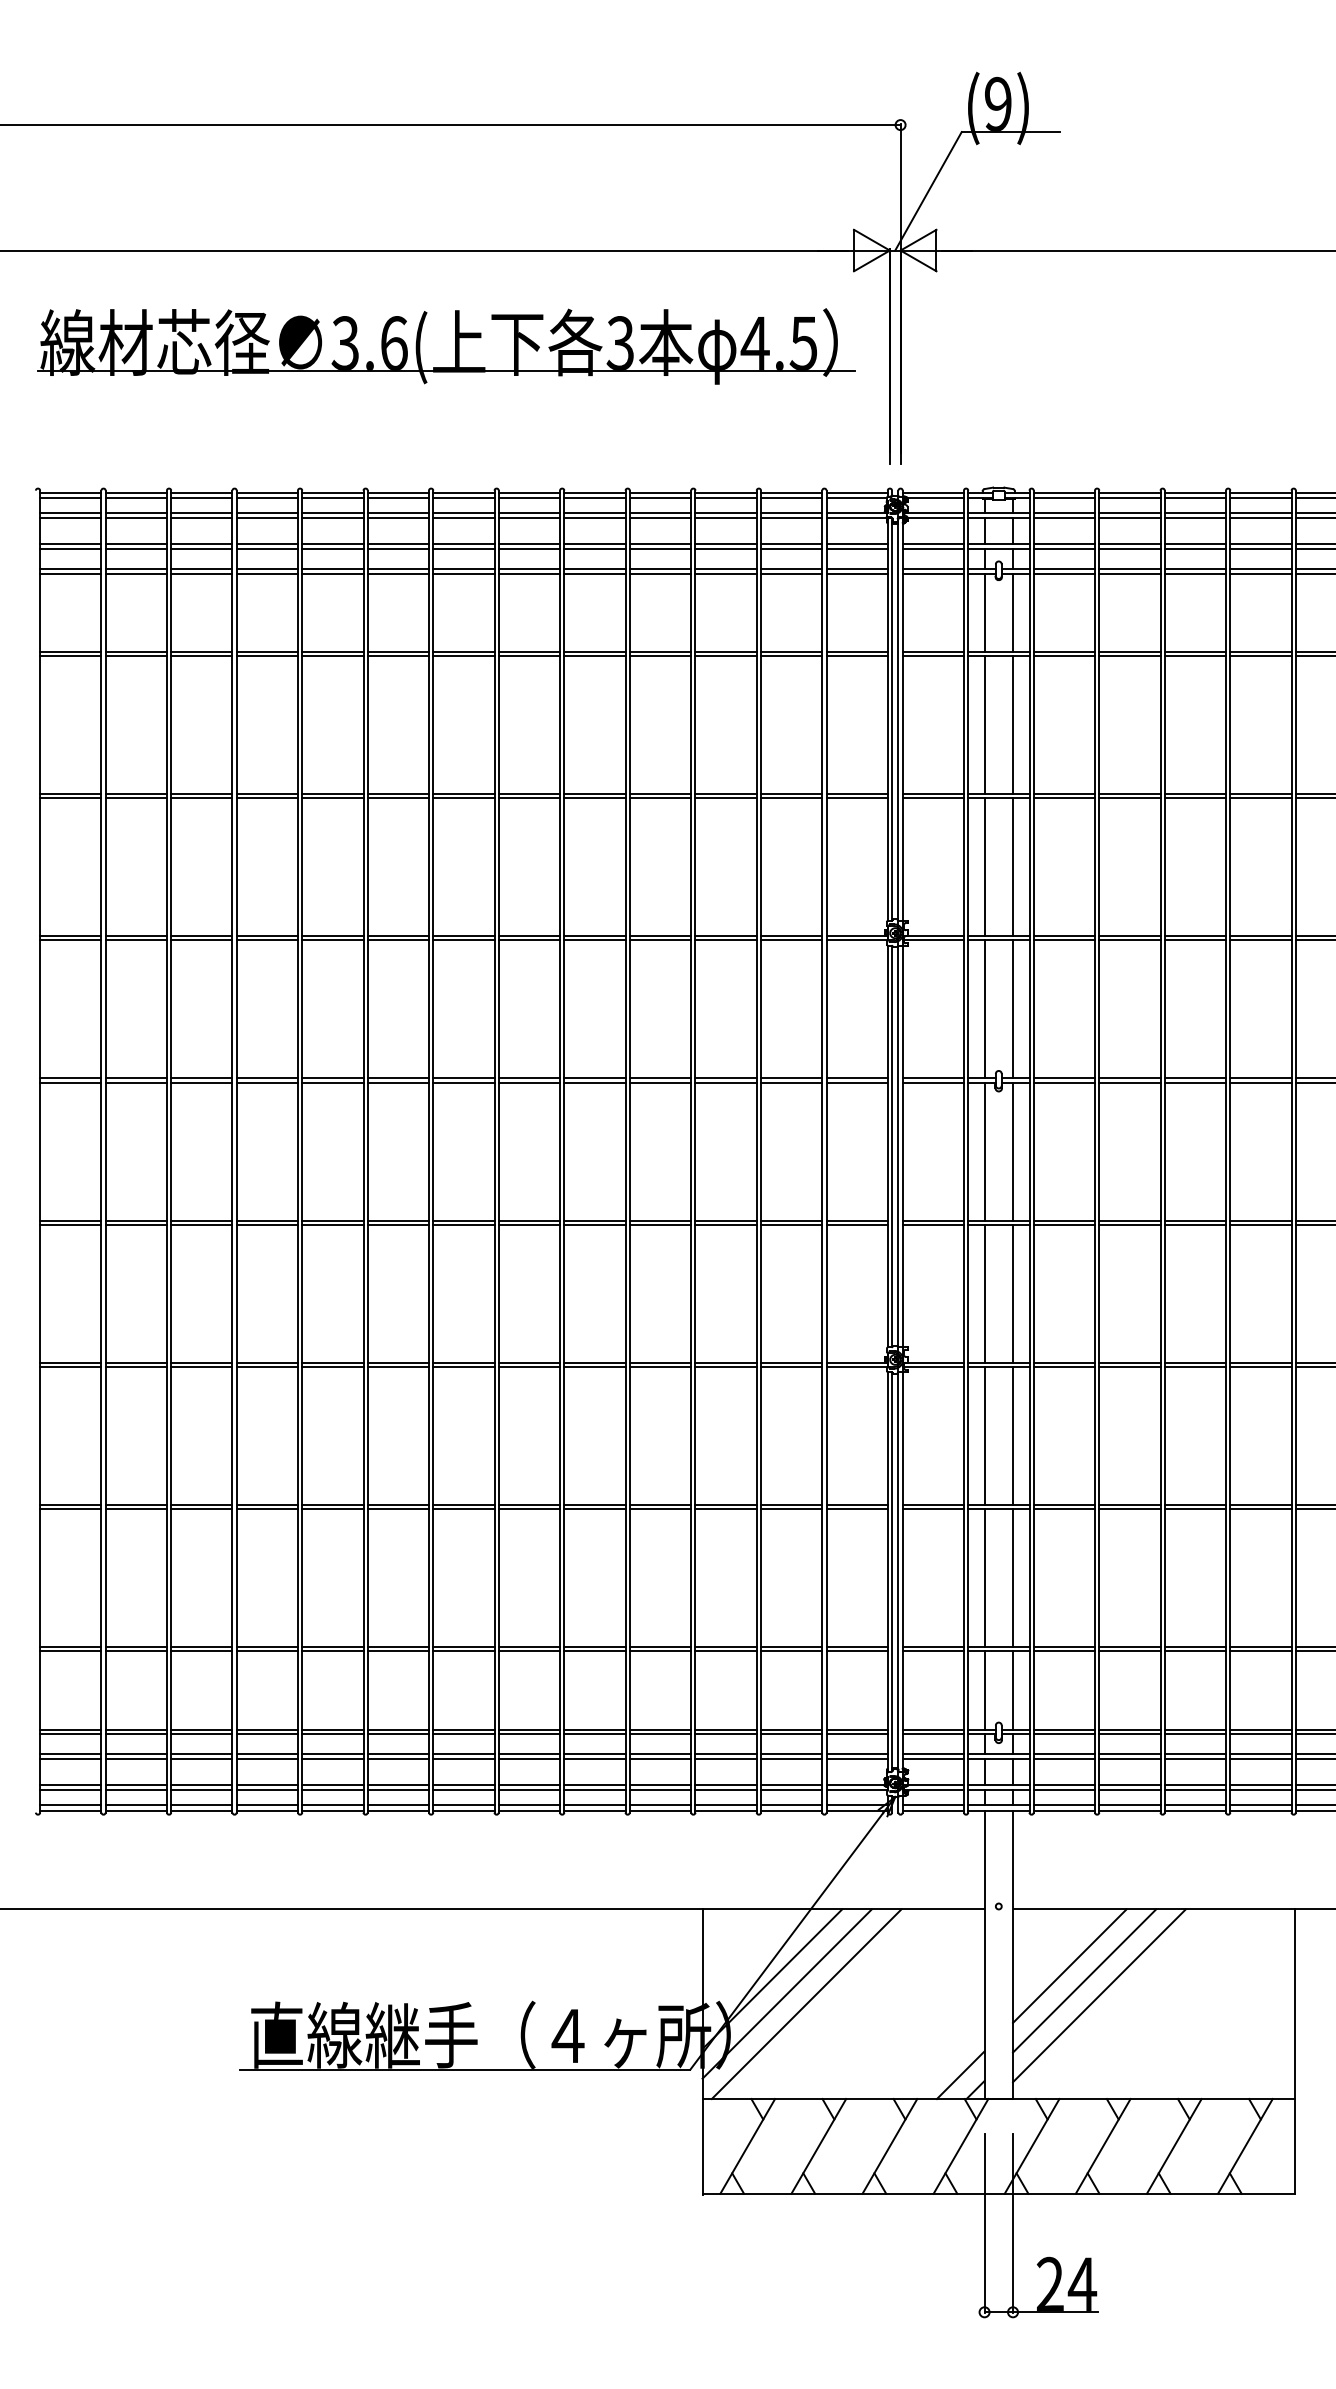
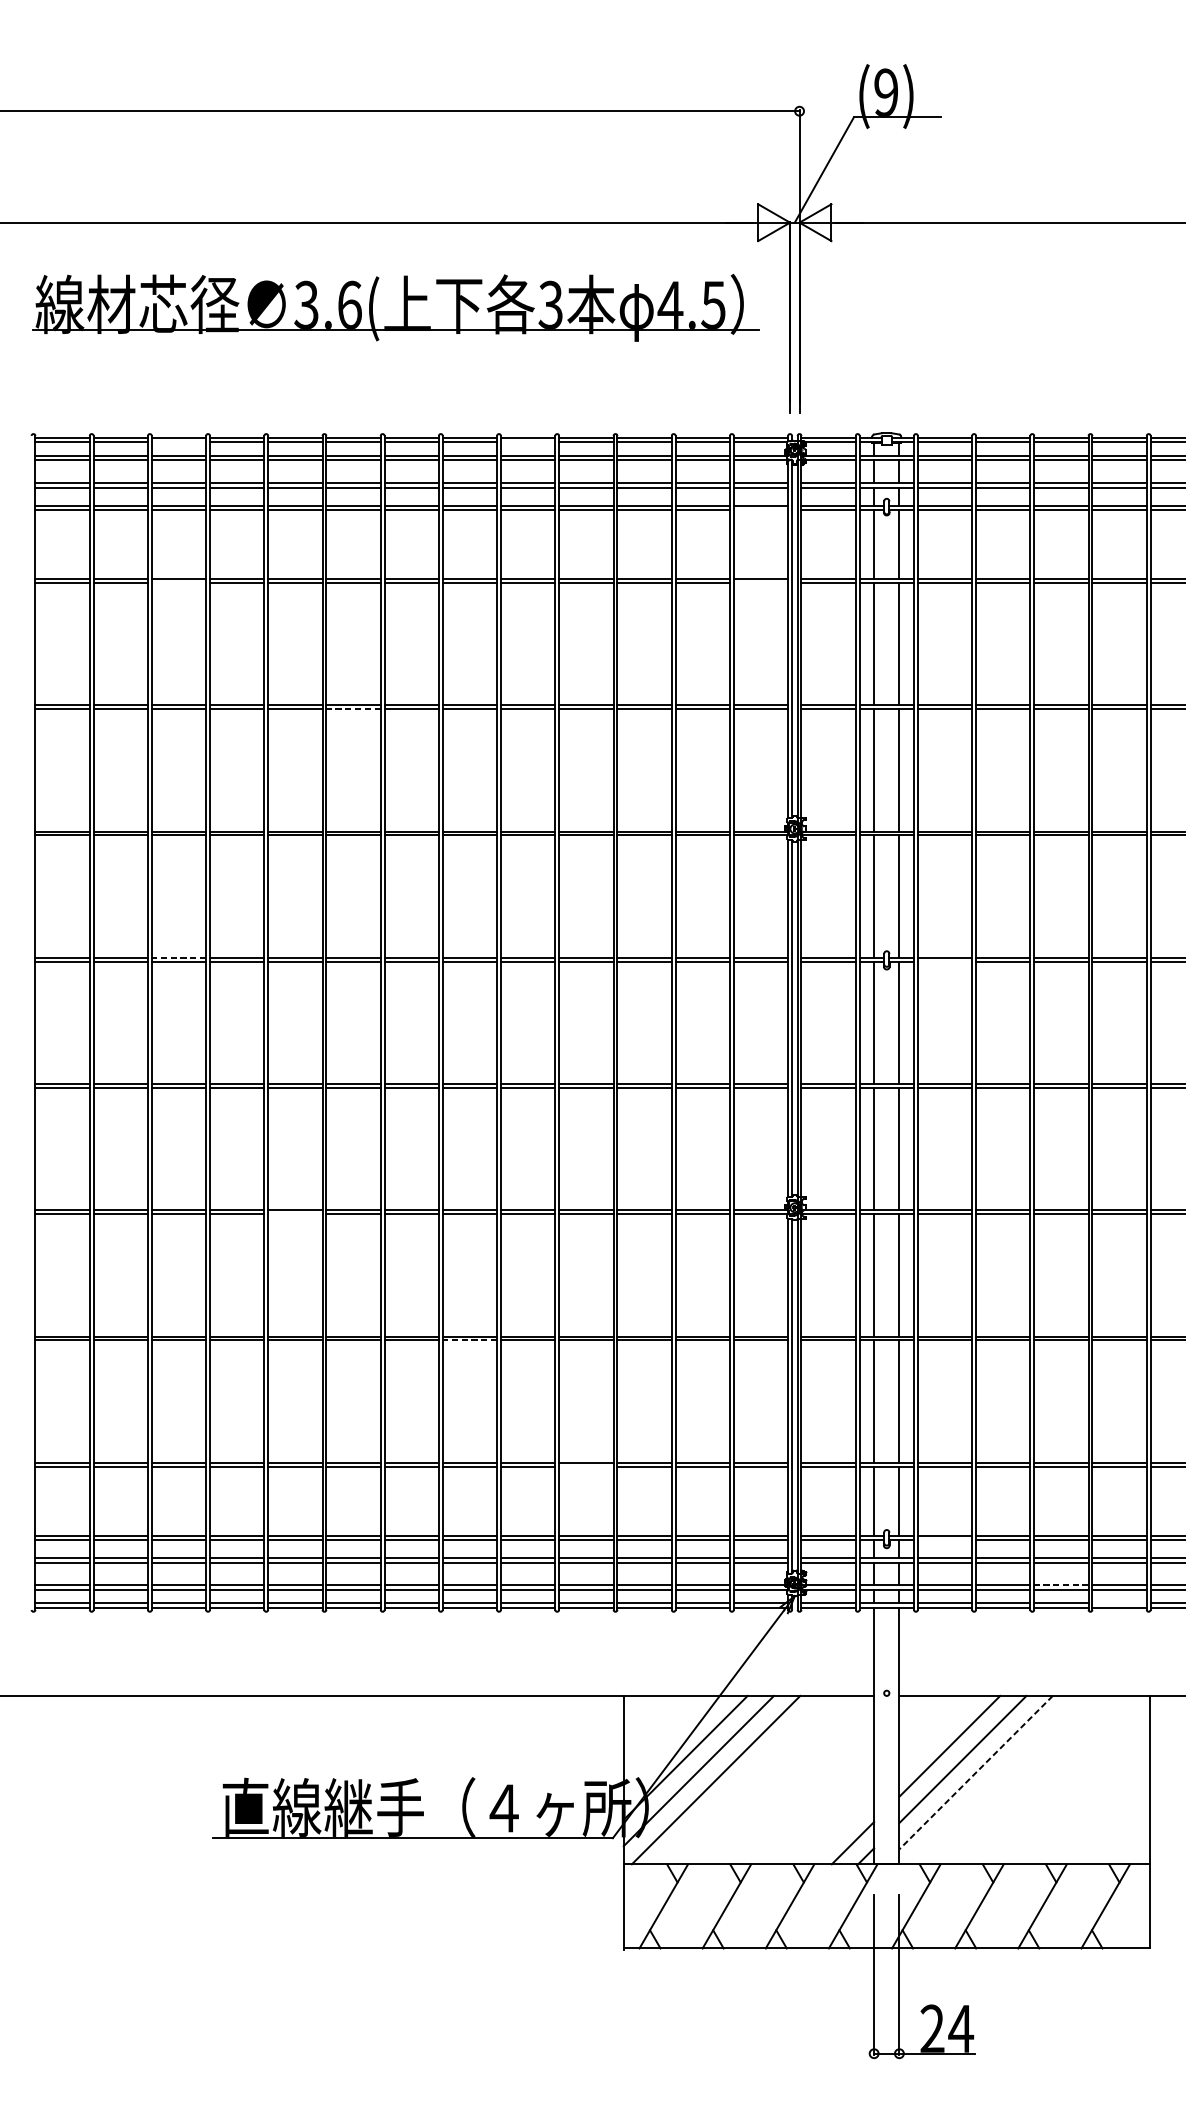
line: (201, 498) -> (178, 442), removed
line: (594, 498) -> (527, 442), removed
line: (856, 573) -> (760, 509), removed
line: (201, 656) -> (178, 583), removed
line: (856, 656) -> (760, 583), removed
line: (398, 798) -> (353, 709), solid -> dashed
line: (201, 1078) -> (178, 957), solid -> dashed
line: (1064, 1082) -> (945, 961), removed
line: (332, 1367) -> (295, 1214), removed
line: (529, 1509) -> (469, 1340), solid -> dashed
line: (660, 1651) -> (586, 1466), removed
line: (1064, 1733) -> (945, 1539), removed
line: (1195, 1784) -> (1061, 1584), solid -> dashed
line: (1260, 1805) -> (1119, 1603), removed
line: (1099, 1996) -> (976, 1773), solid -> dashed

